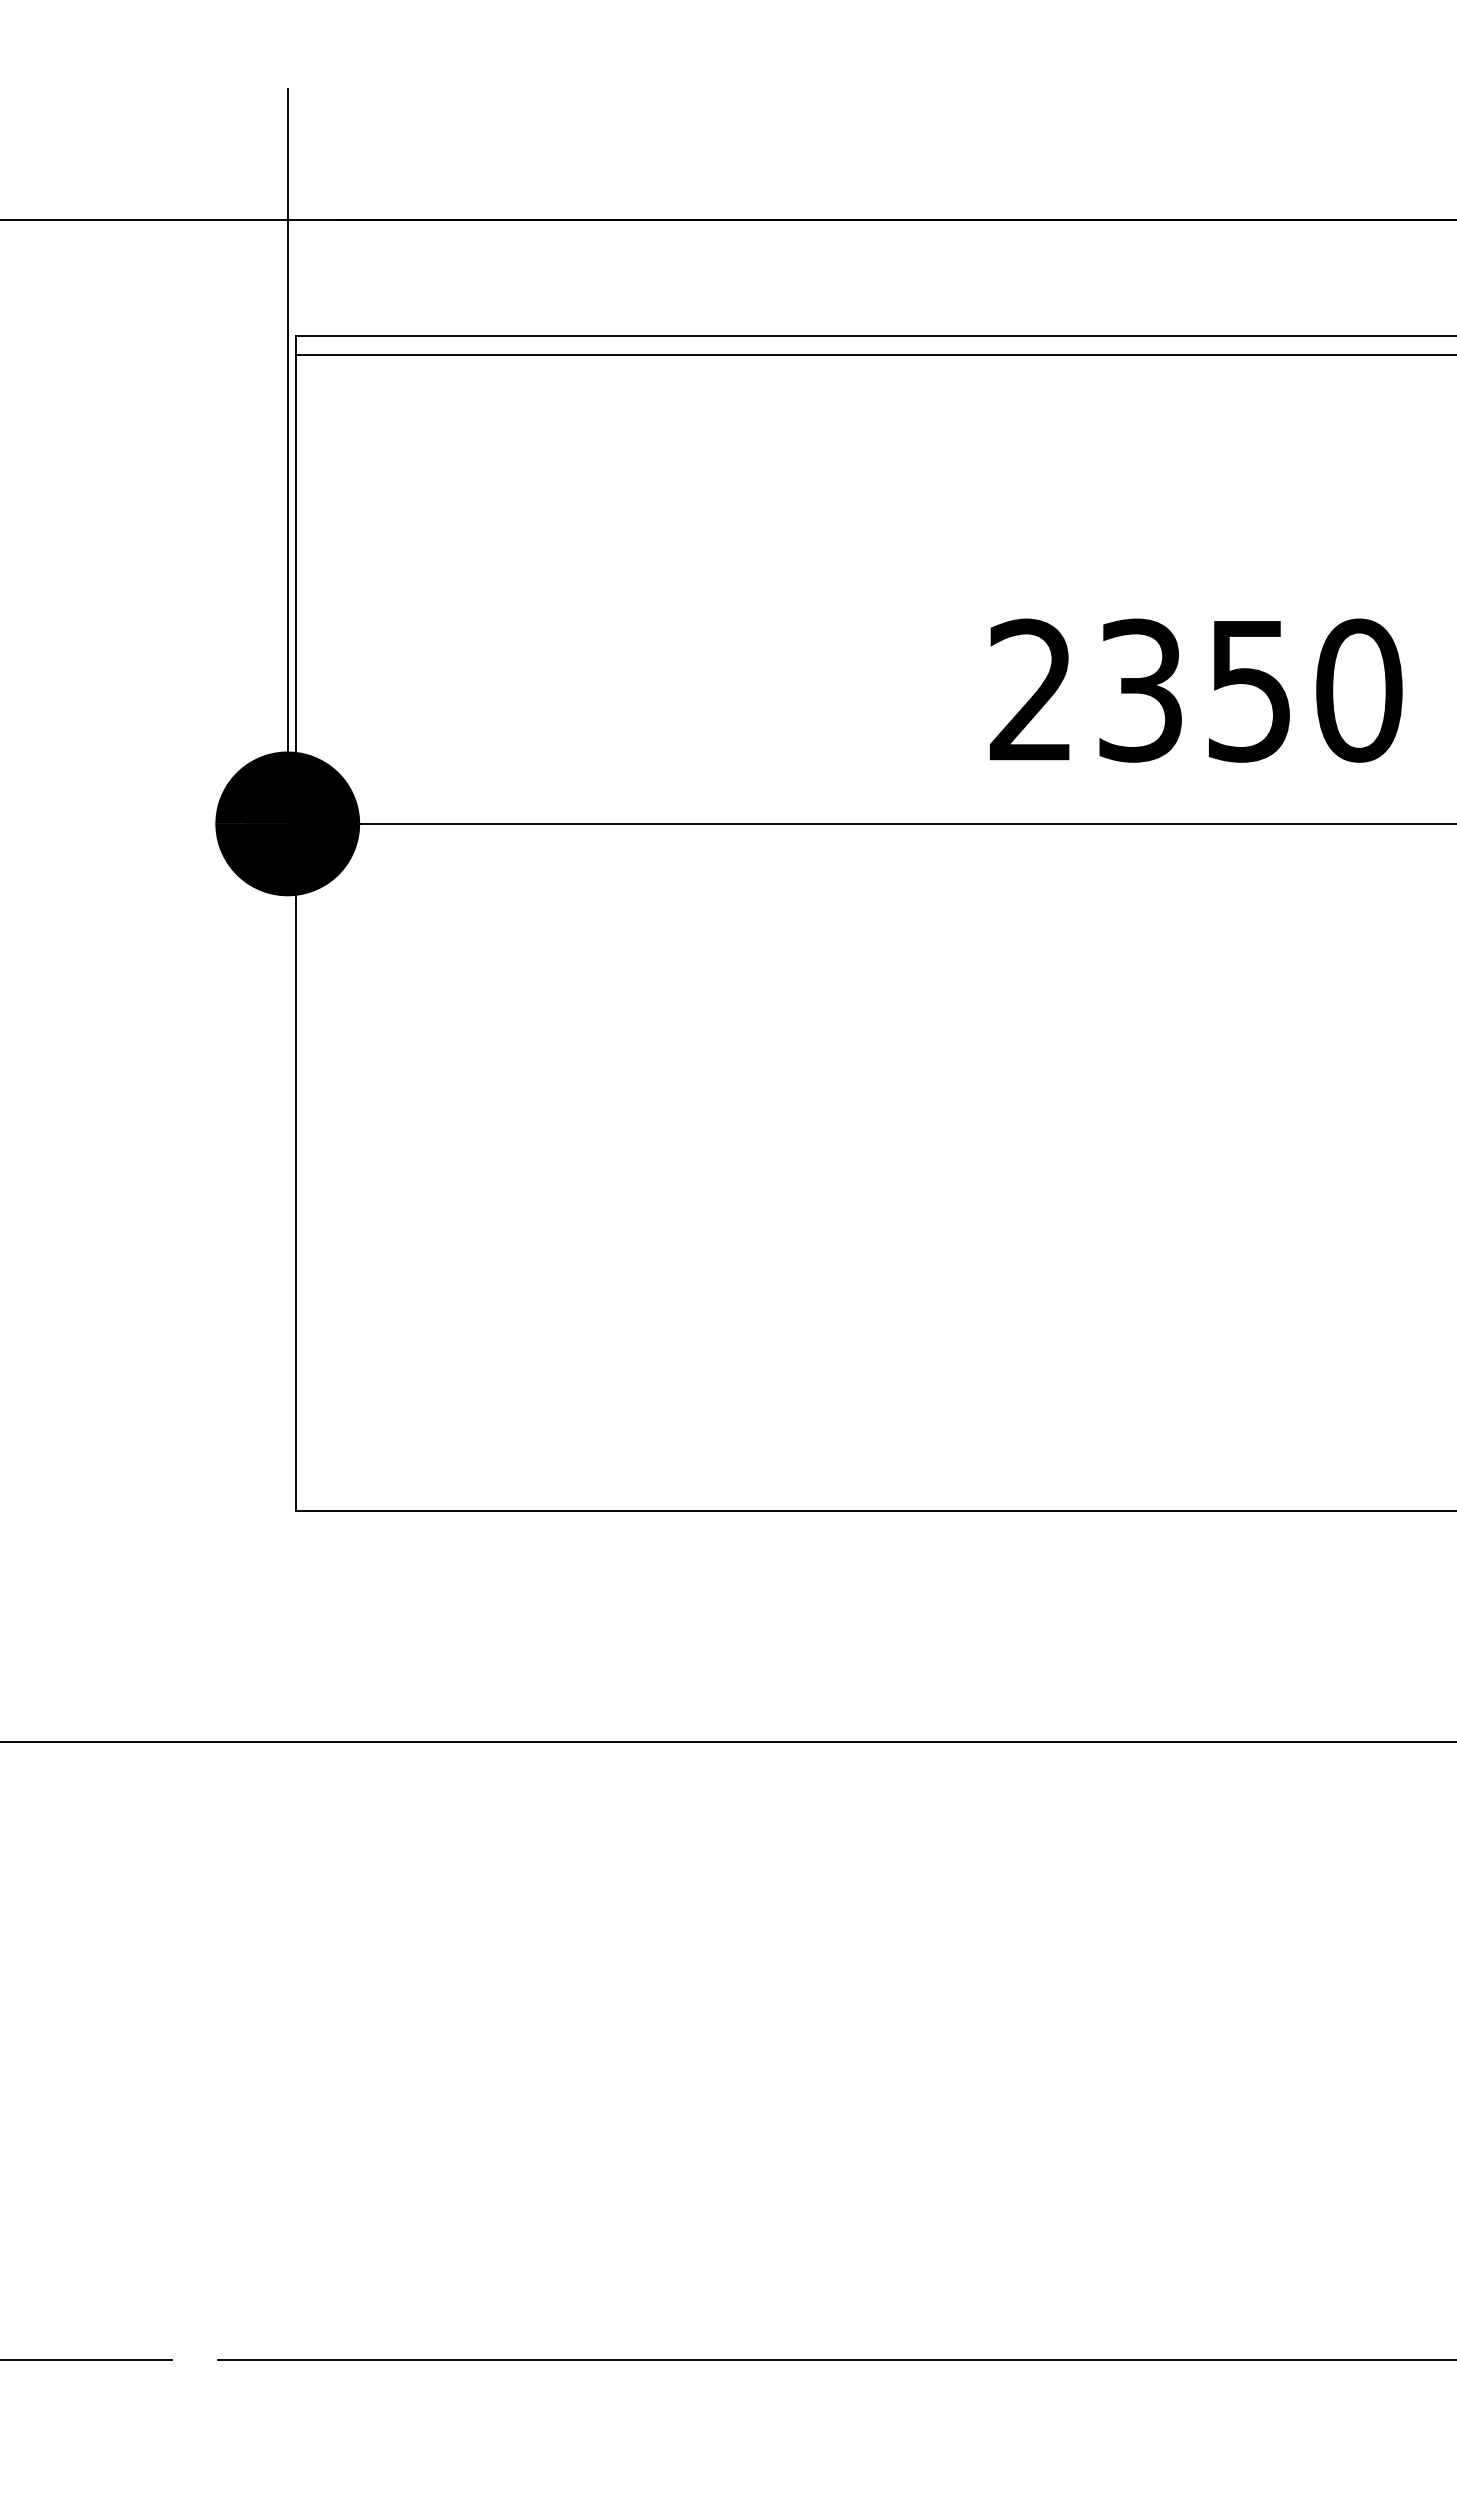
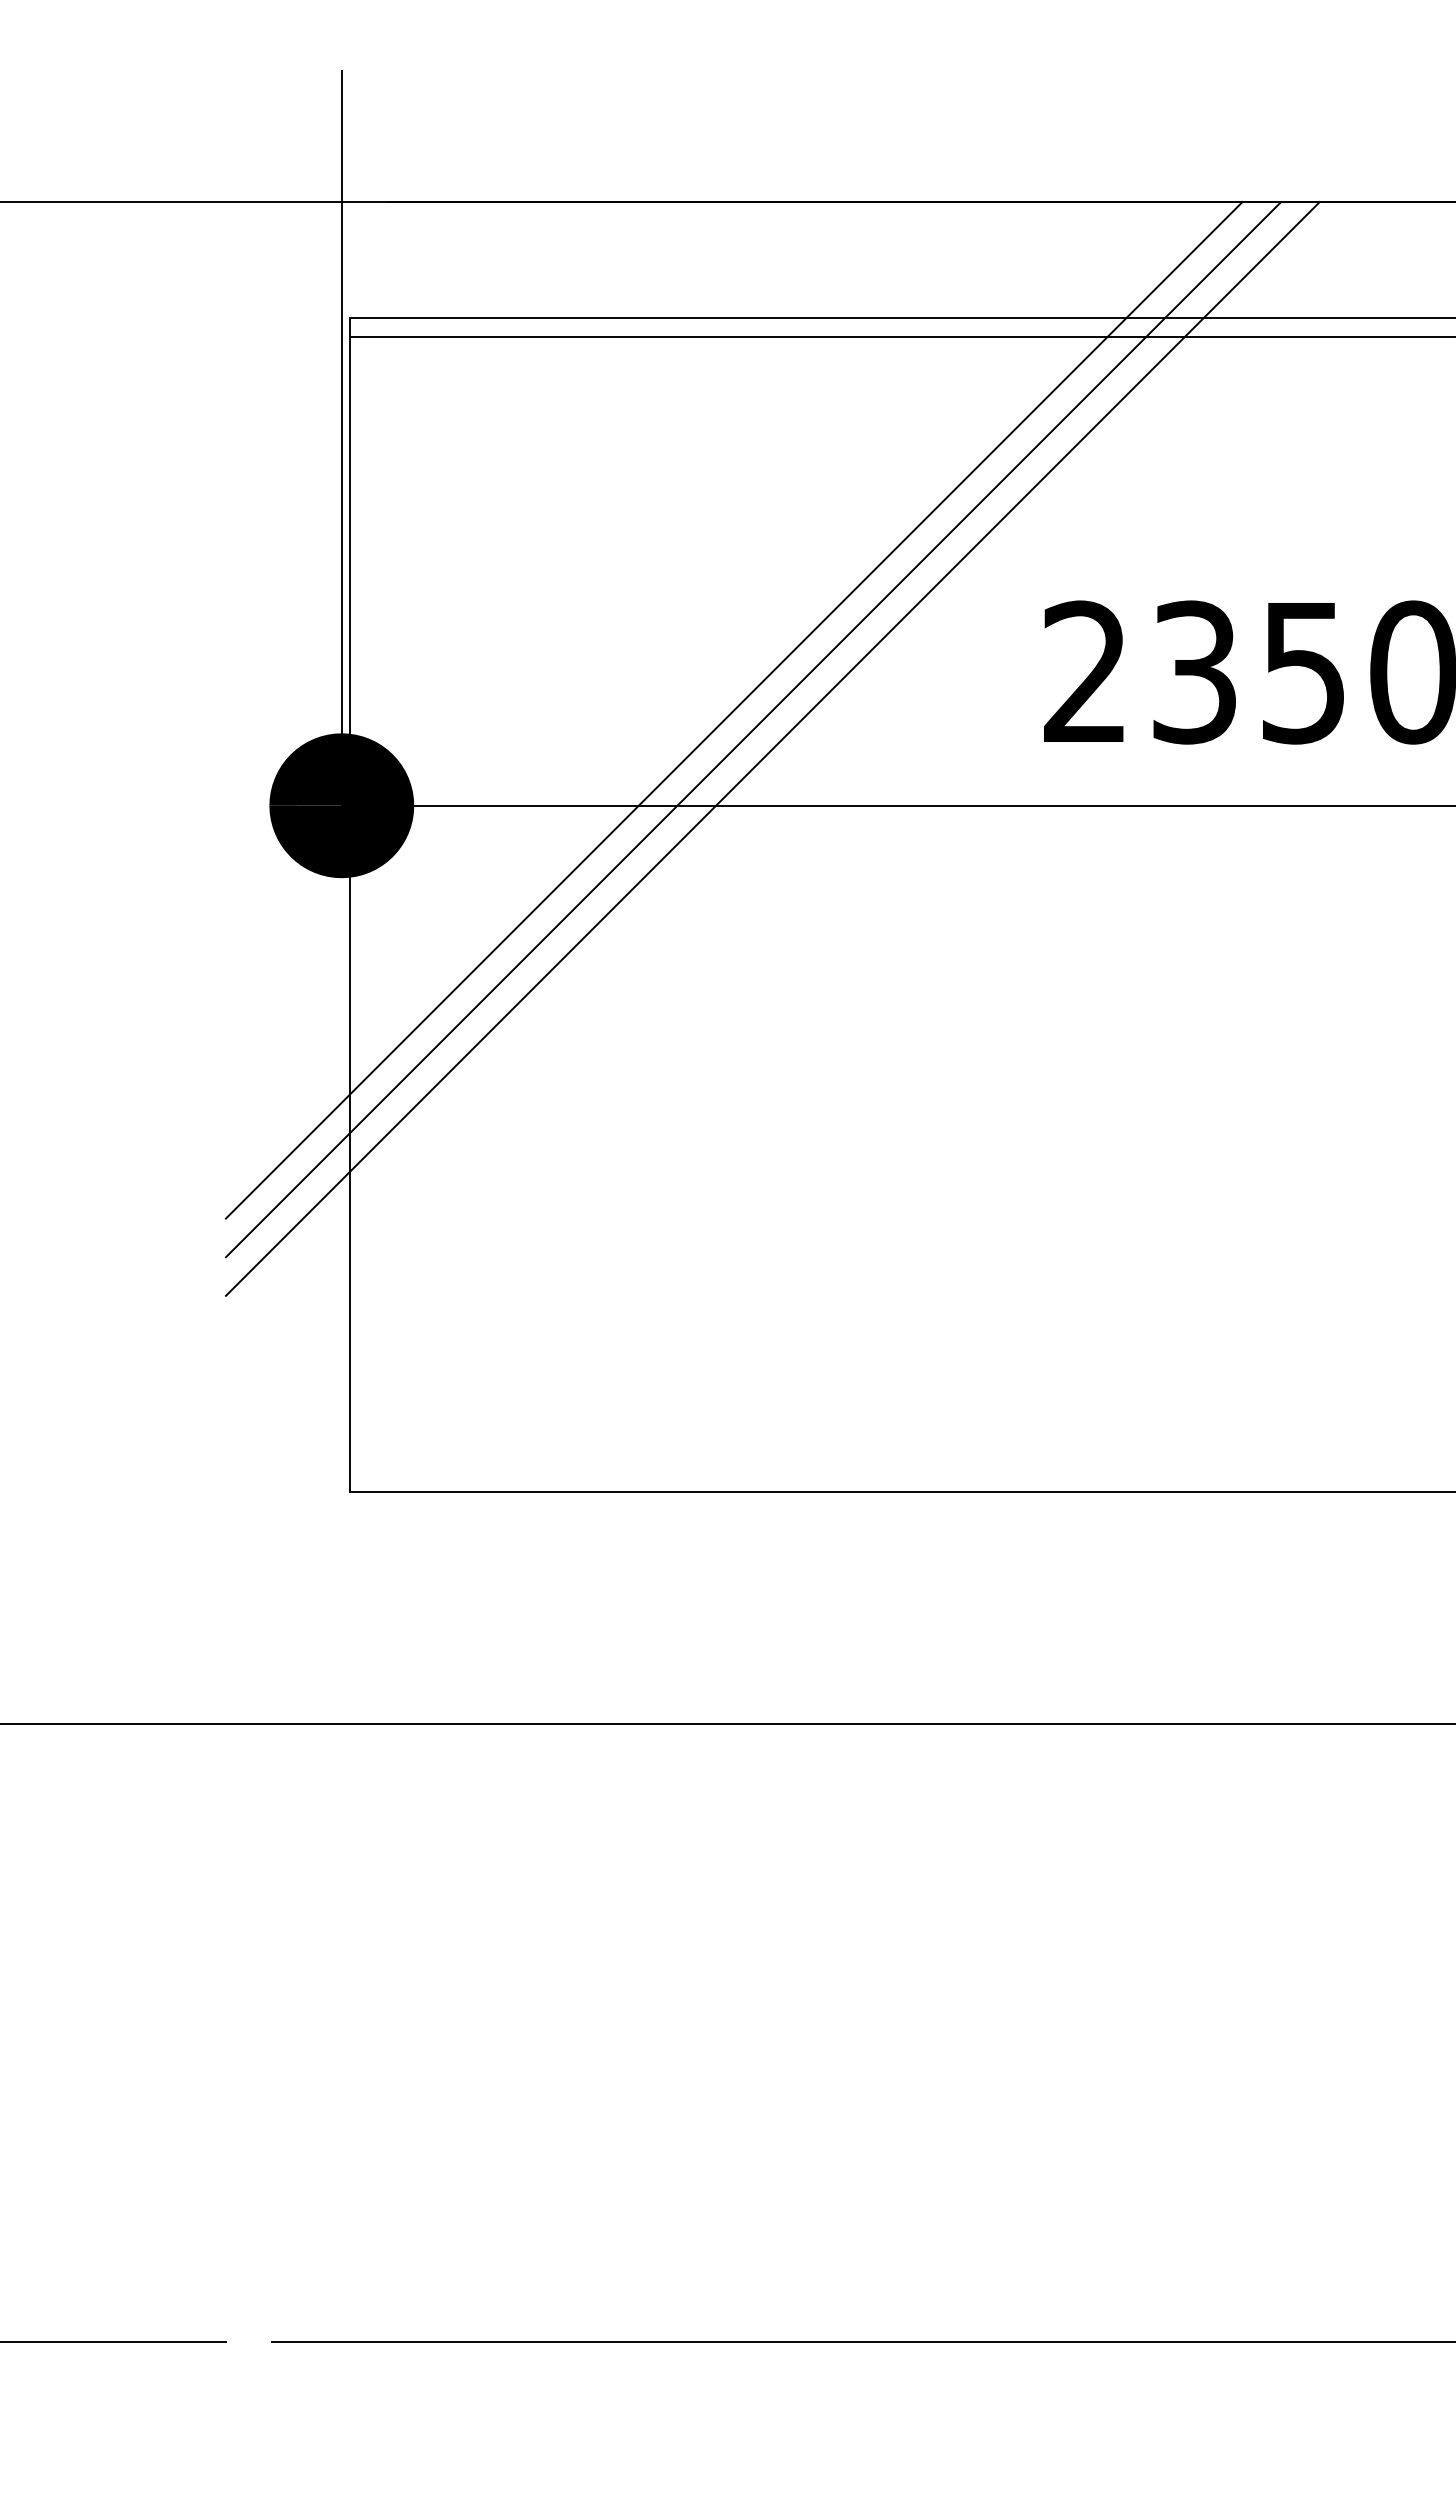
line: (679, 728) -> (733, 710), added
line: (699, 747) -> (753, 729), added
line: (718, 767) -> (772, 749), added

